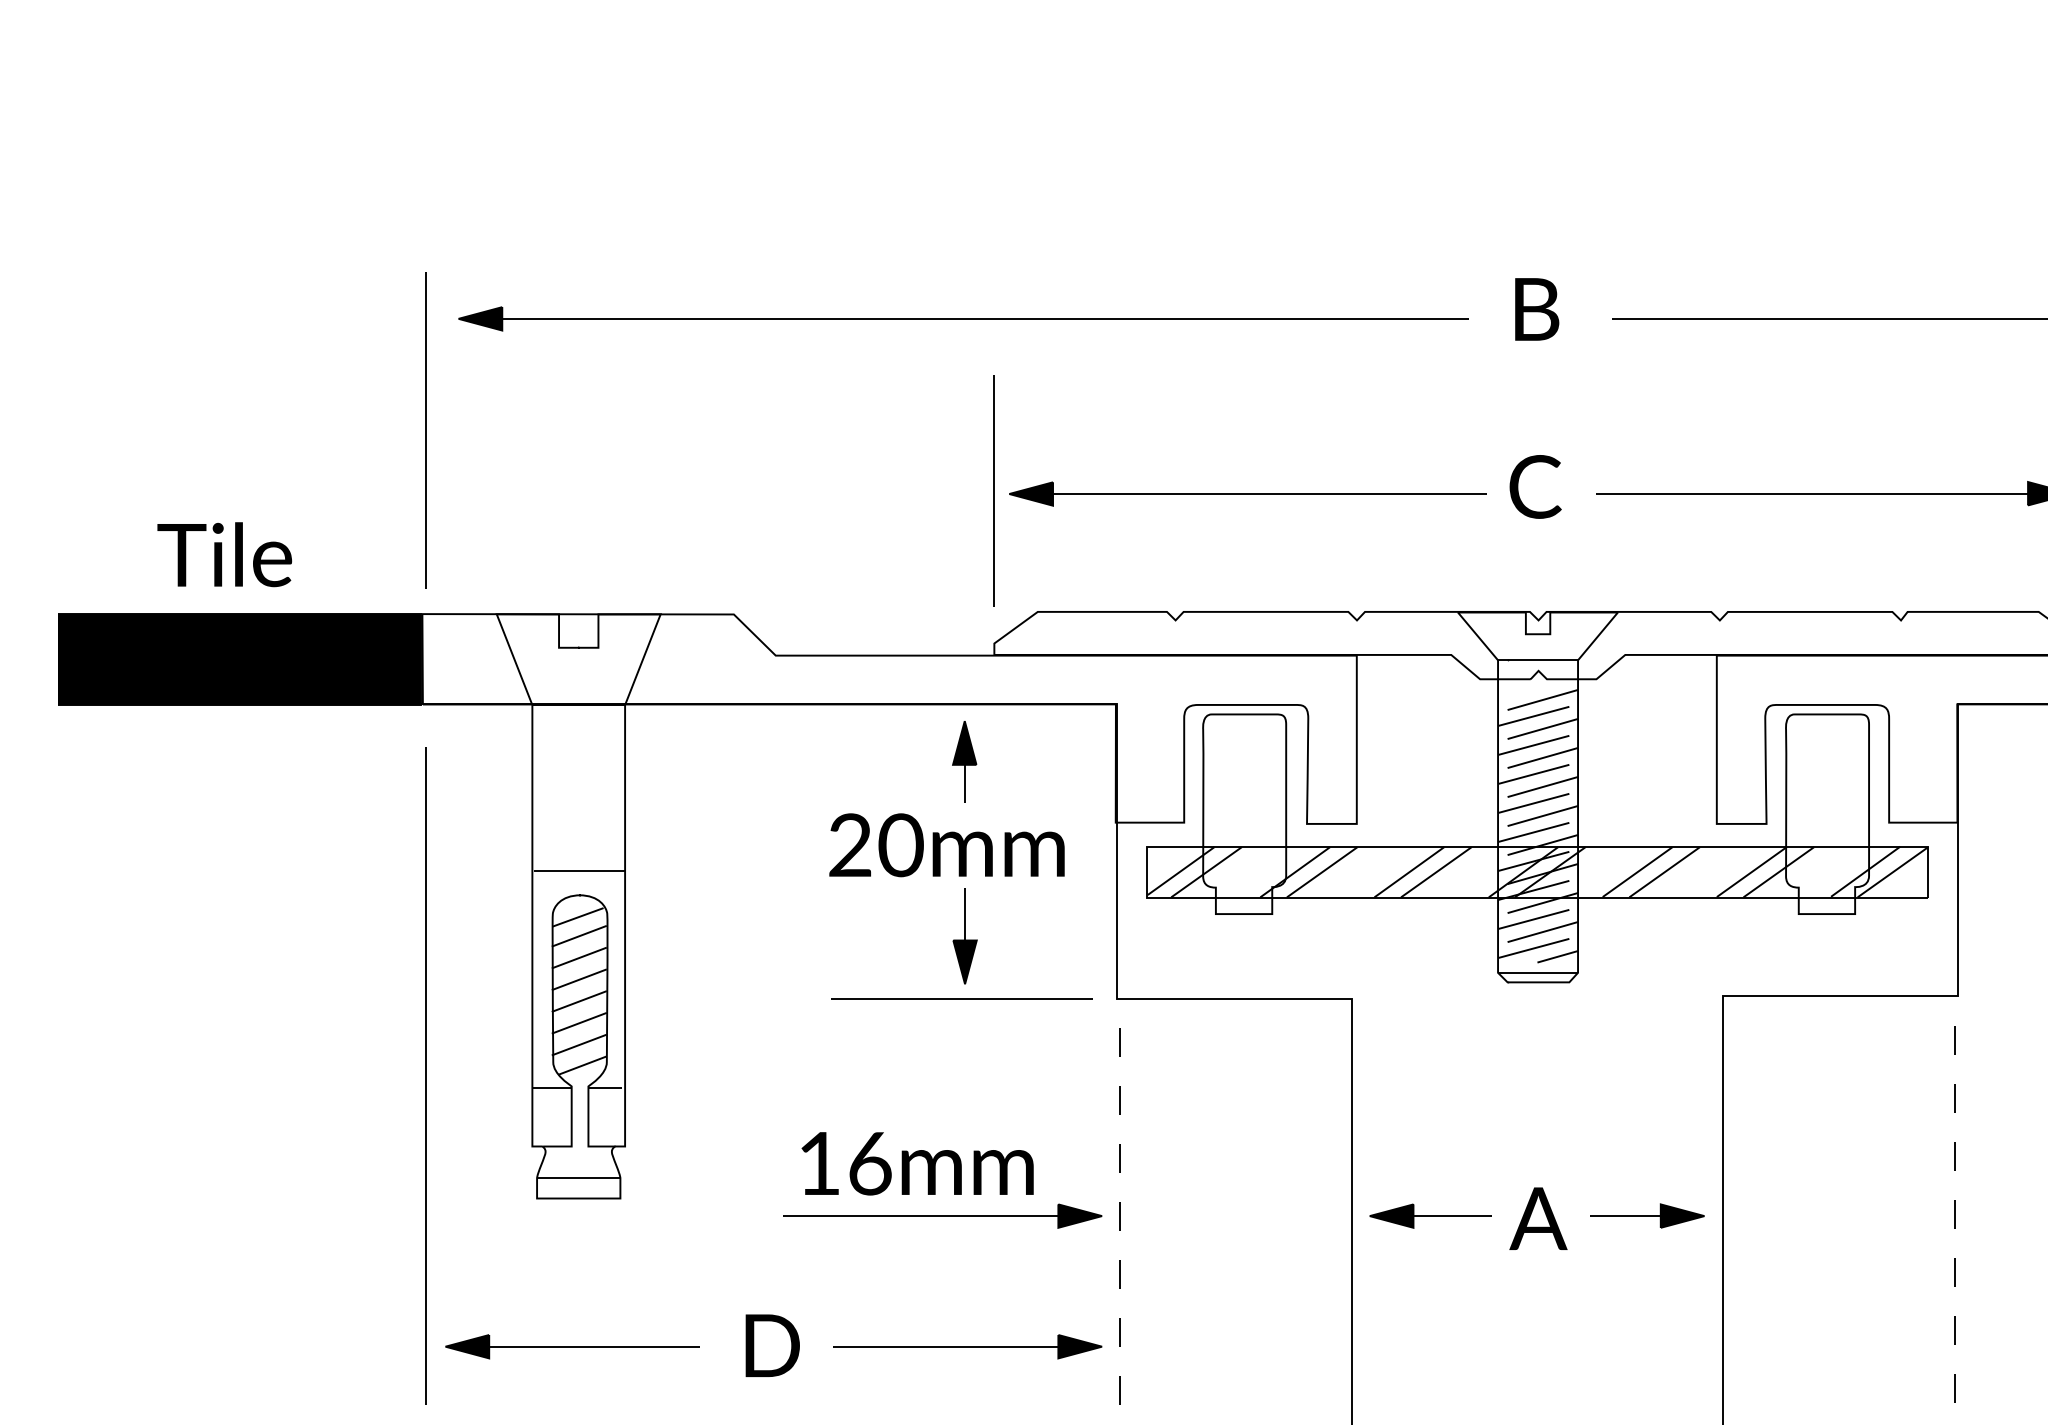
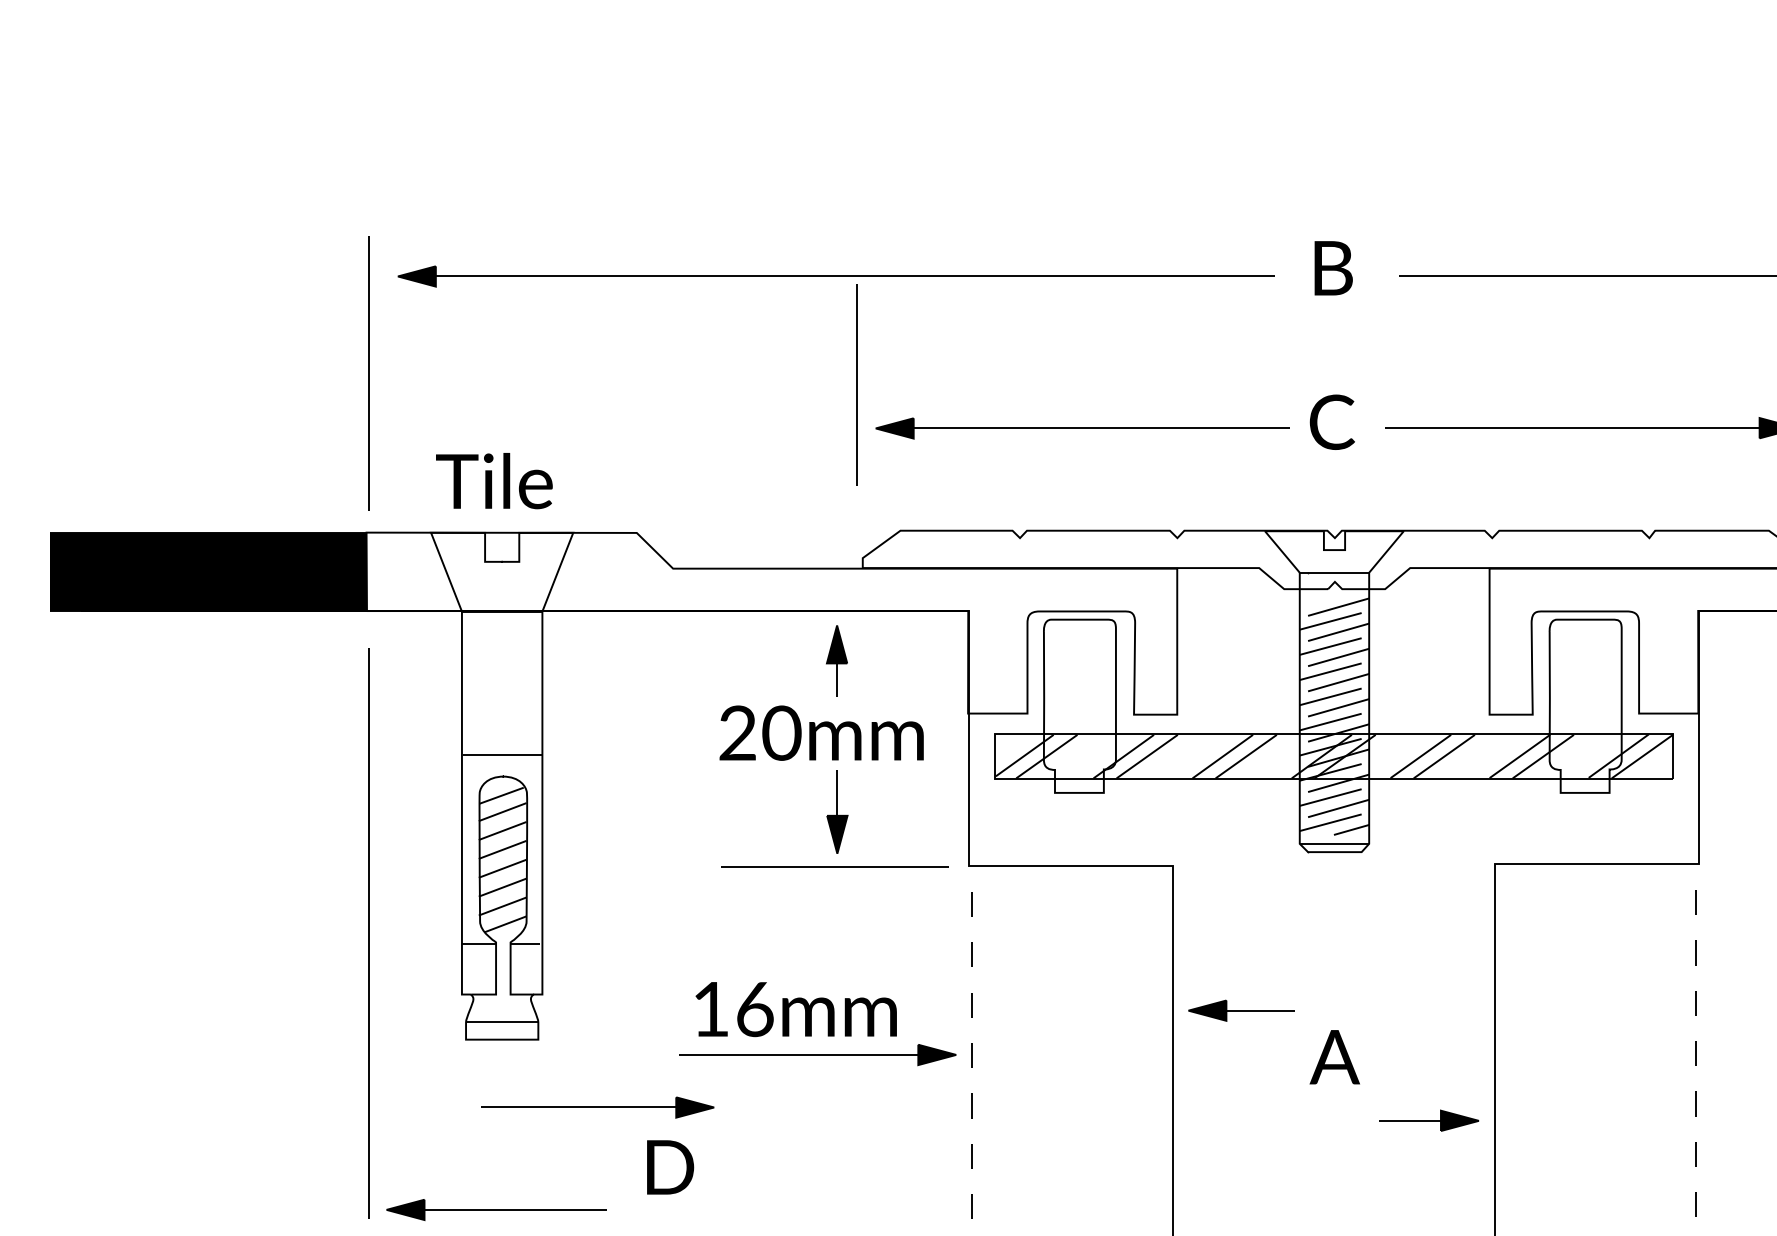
line: (993, 490) -> (855, 384), moved
text: (224, 554) -> (494, 480), moved
part: (1430, 1215) -> (1241, 1010), moved
part: (1647, 1215) -> (1429, 1120), moved
part: (572, 1346) -> (496, 1209), moved
part: (967, 1346) -> (597, 1107), moved

